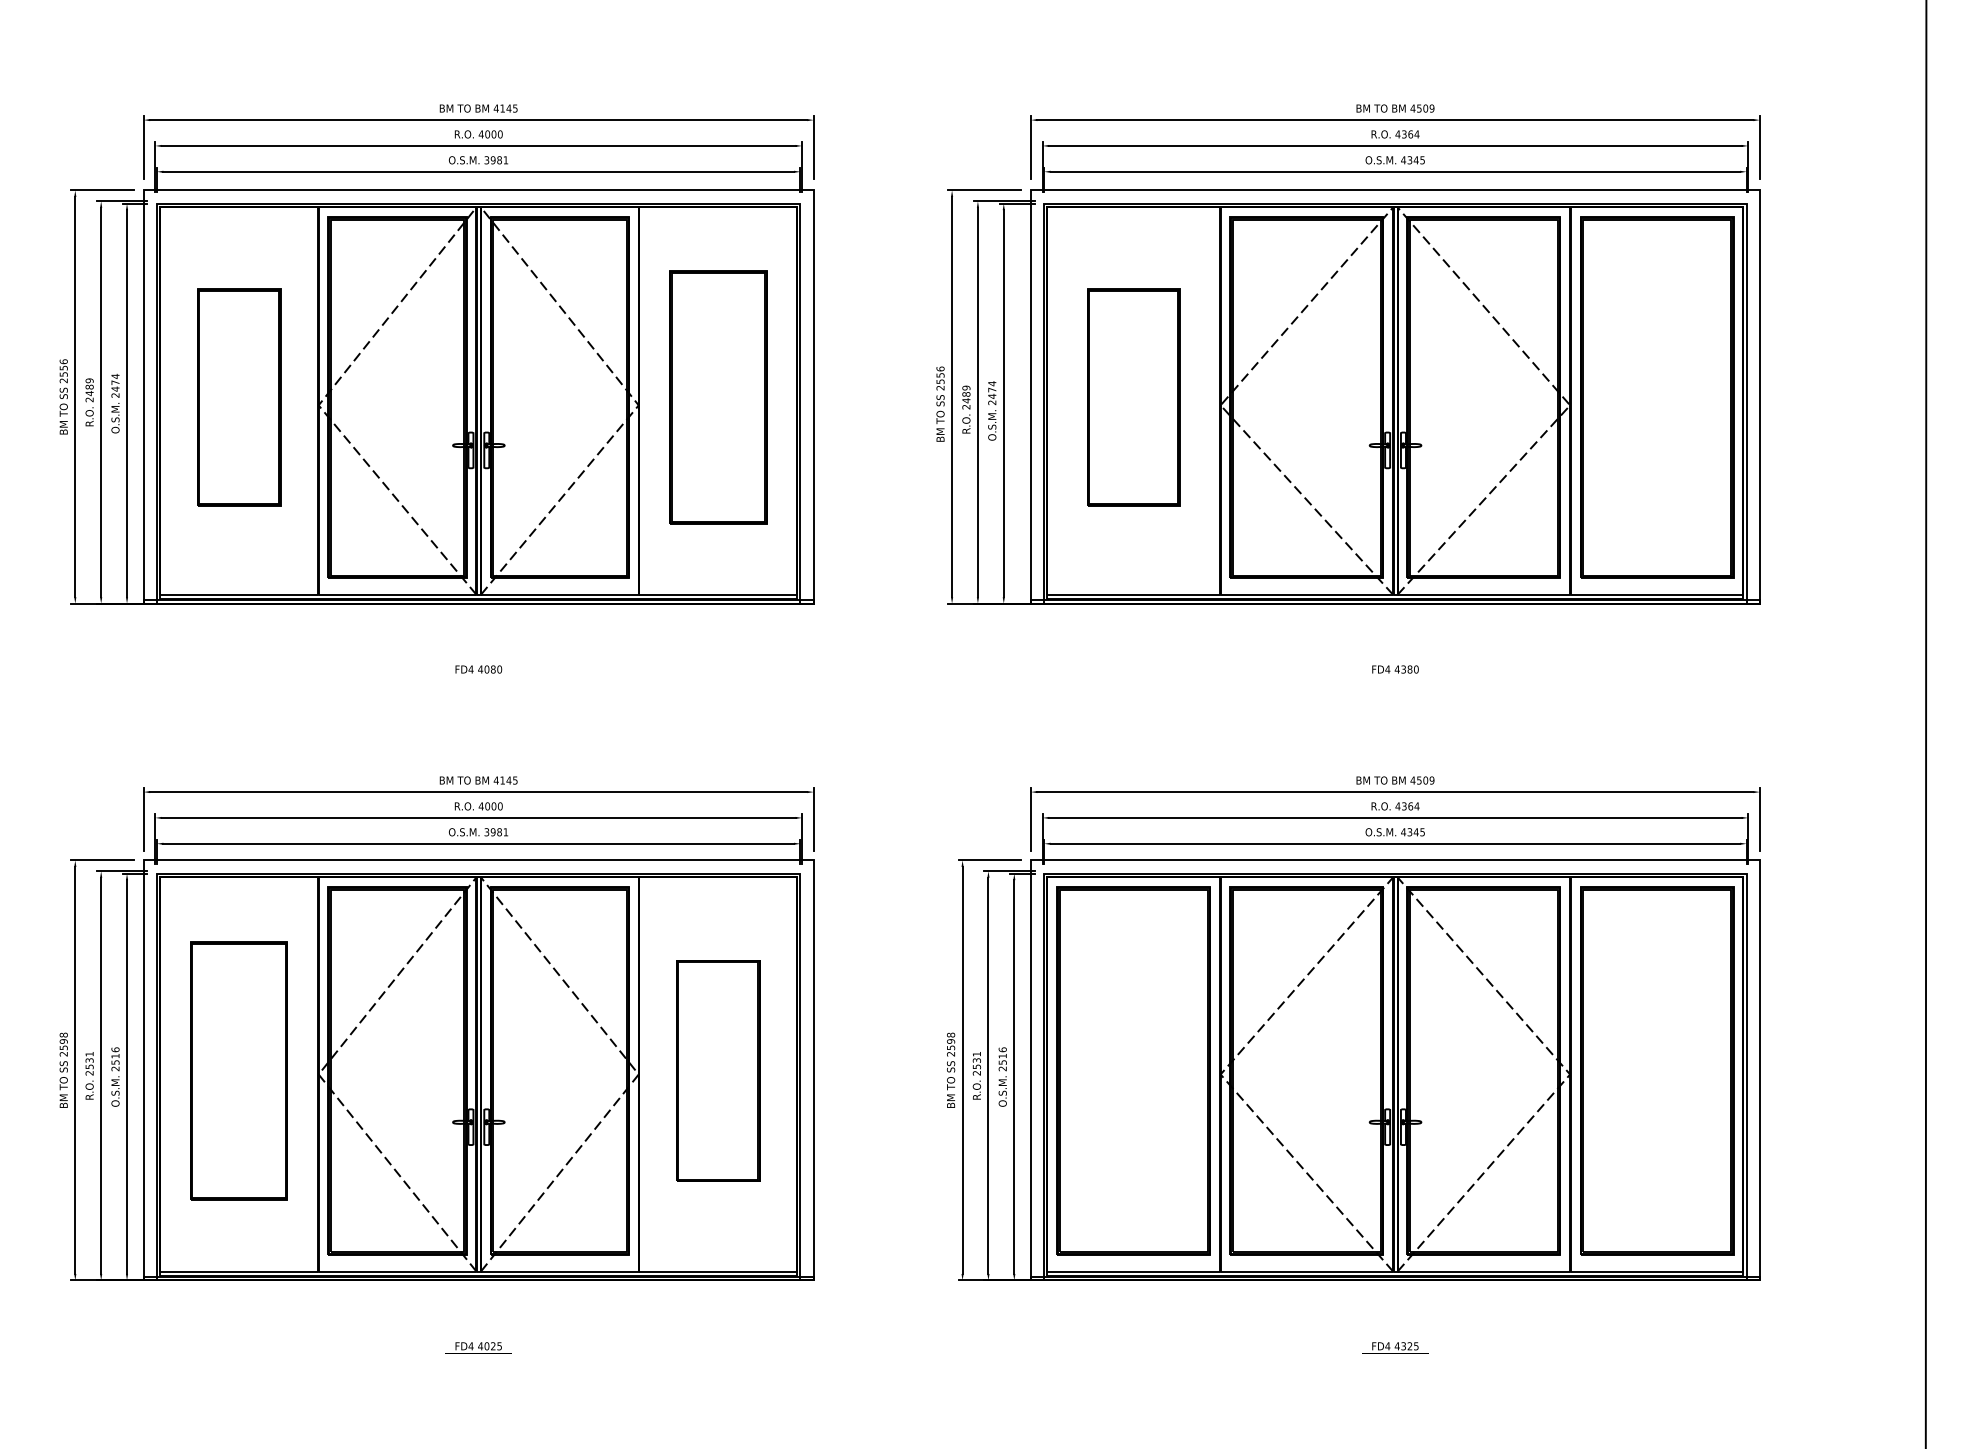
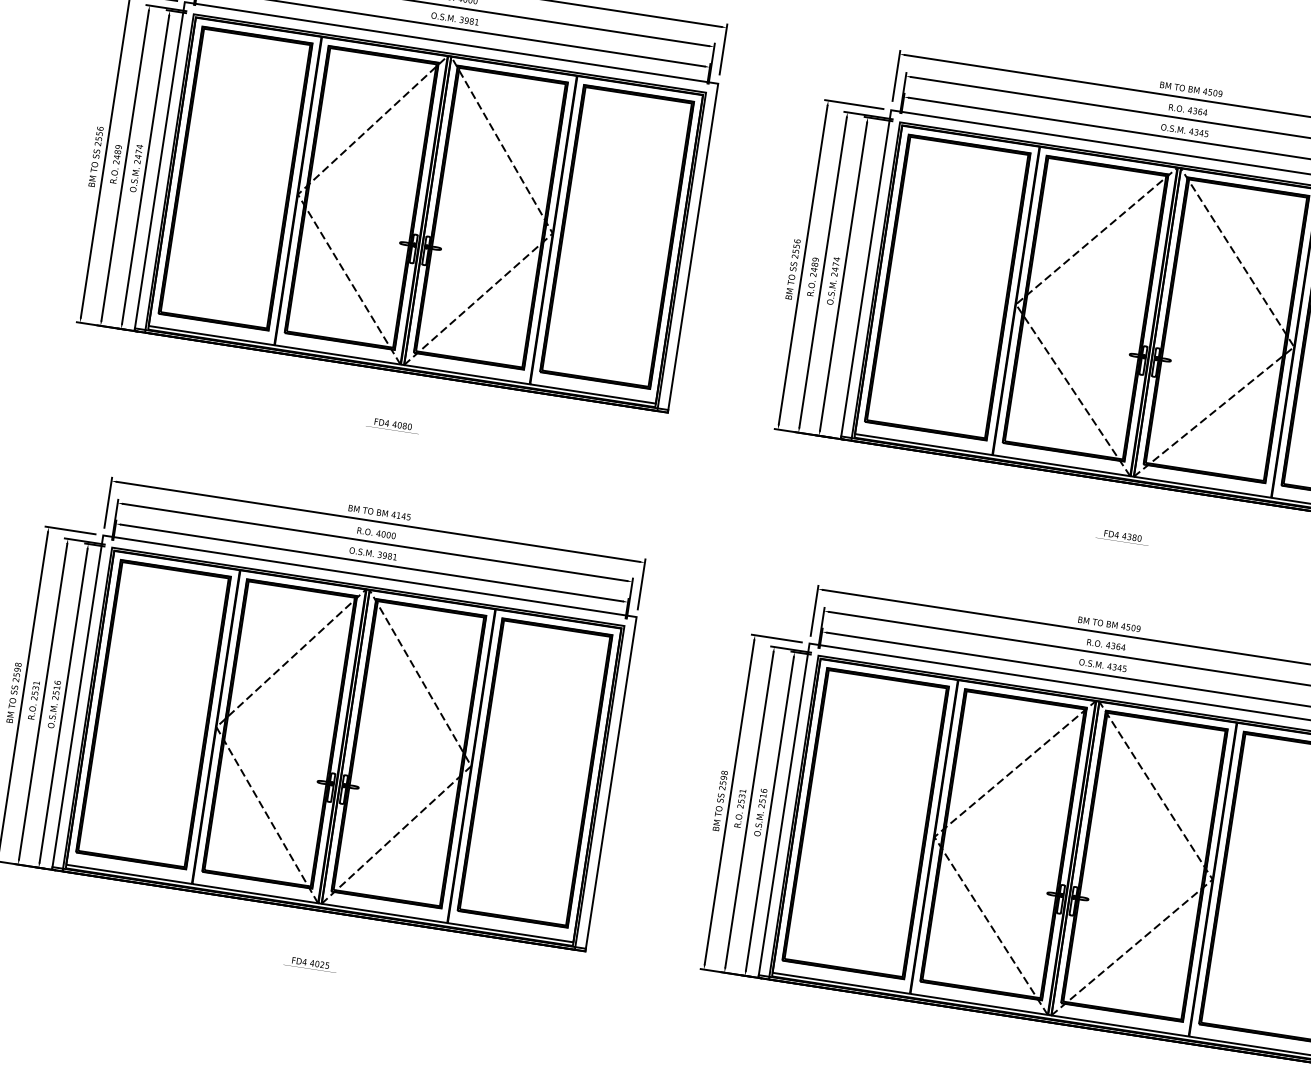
part: (238, 397) -> (235, 178), size x1.67
part: (718, 397) -> (617, 236), size x1.43
part: (1133, 397) -> (947, 287), size x1.67
part: (238, 1070) -> (153, 714), size x1.43
part: (718, 1070) -> (535, 772), size x1.67

